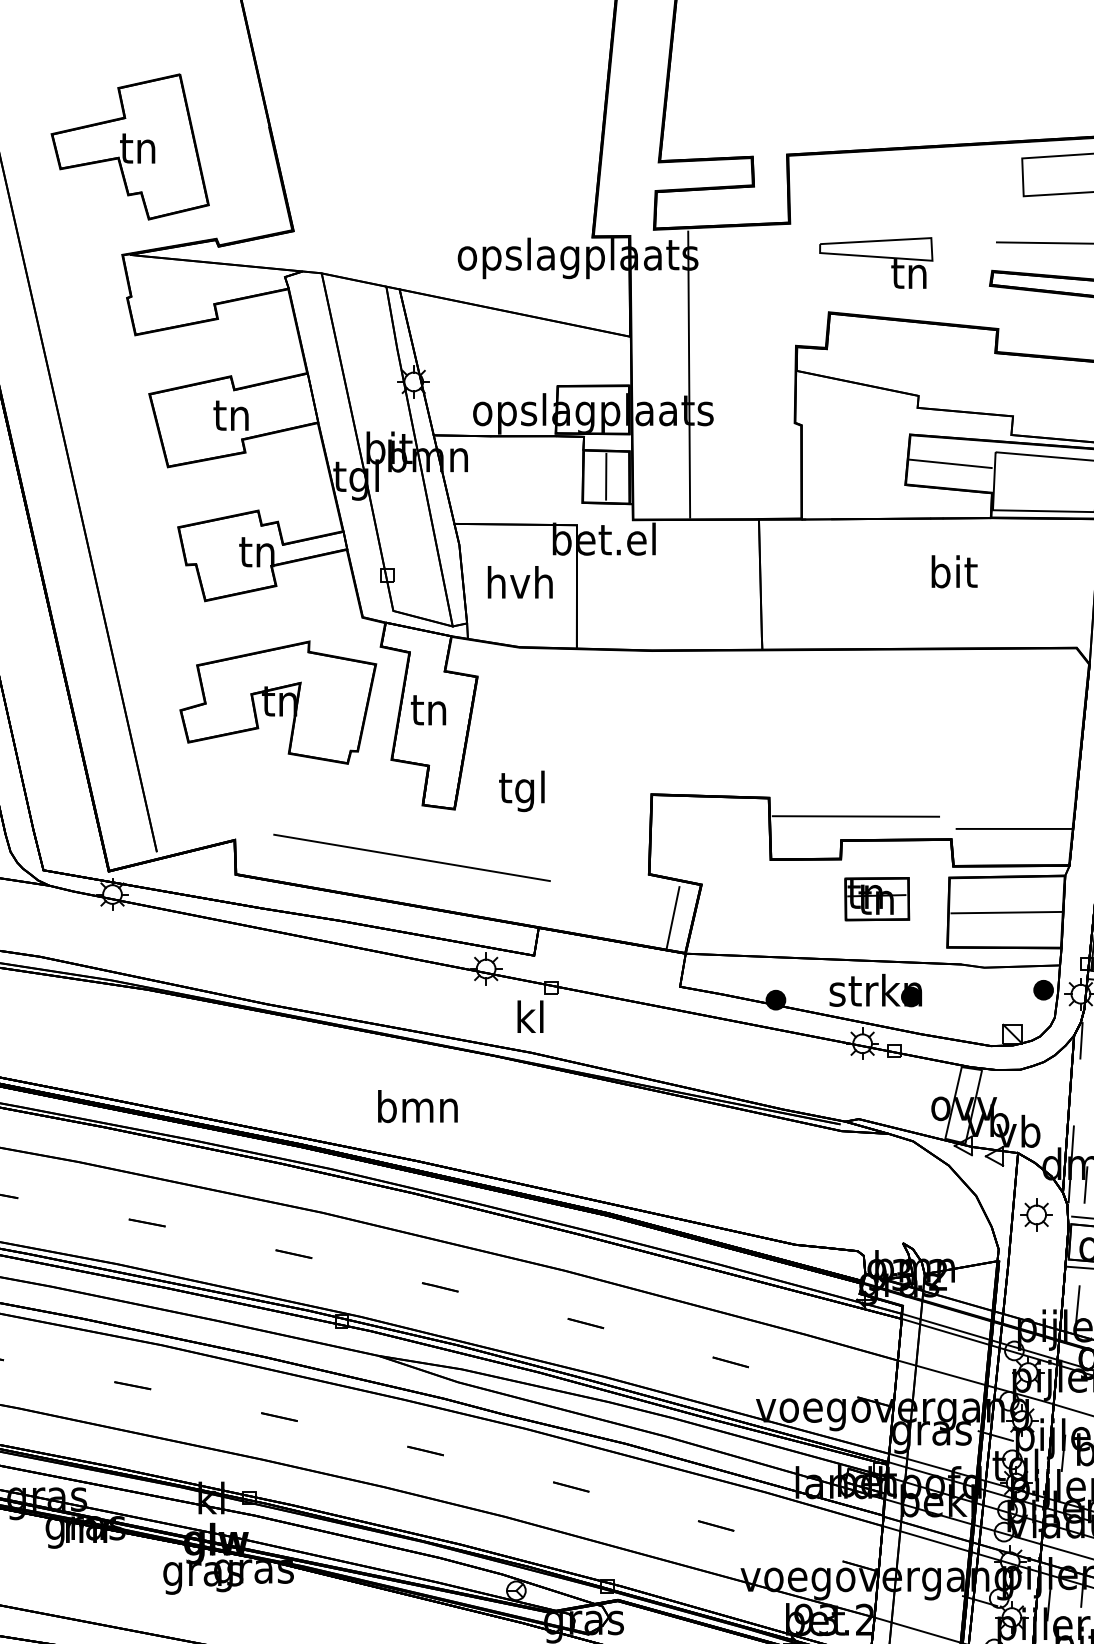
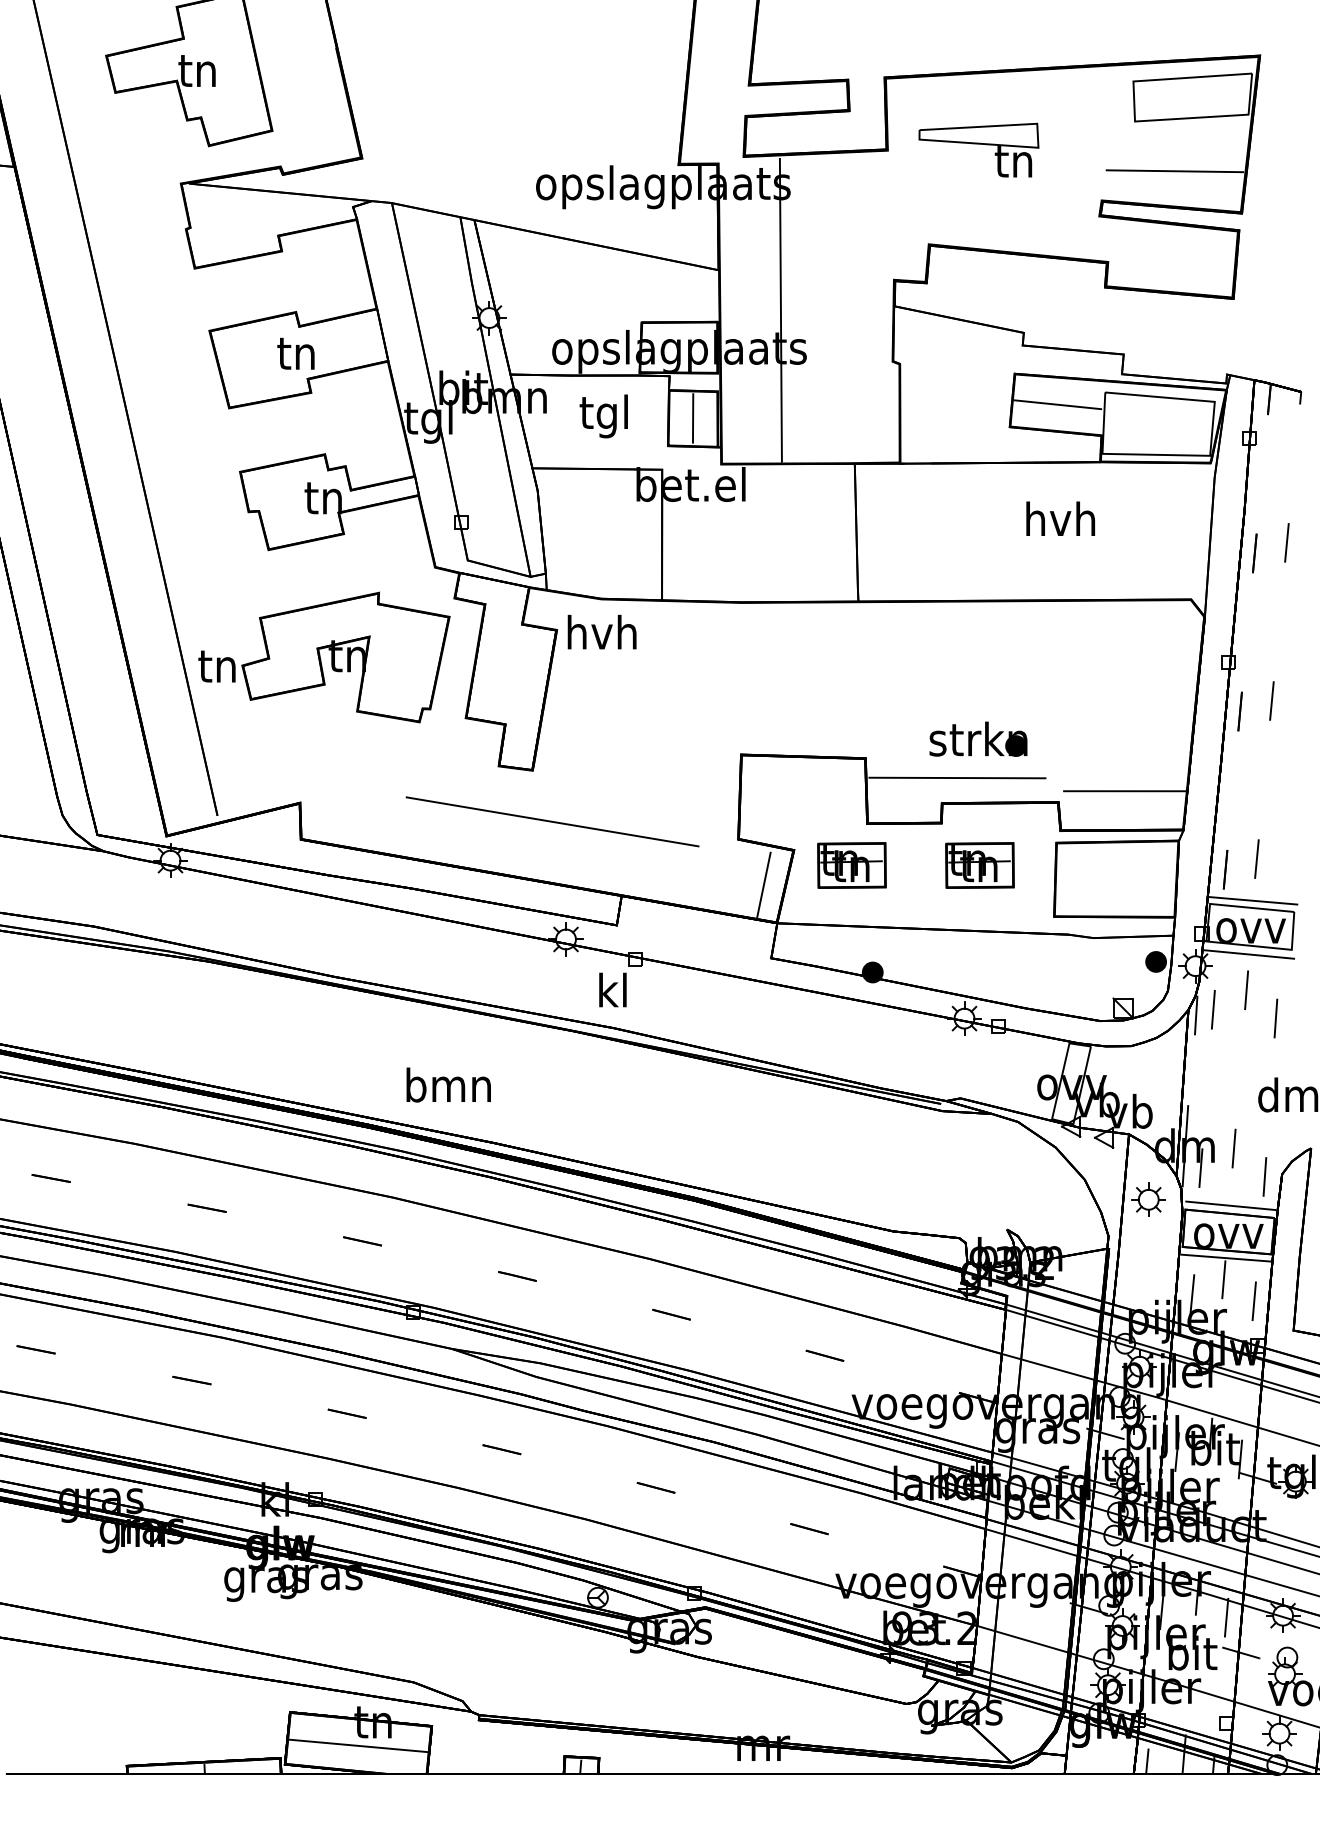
part: (875, 262) -> (978, 149), moved
text: (953, 571) -> (1060, 518), bit -> hvh
text: (519, 581) -> (601, 631), moved
text: (428, 710) -> (216, 666), moved
text: (521, 791) -> (603, 416), moved
line: (411, 857) -> (552, 821), moved
part: (755, 899) -> (851, 865), added
line: (1006, 912) -> (1116, 879), removed
part: (875, 989) -> (978, 738), moved
text: (417, 1106) -> (448, 1084), moved

